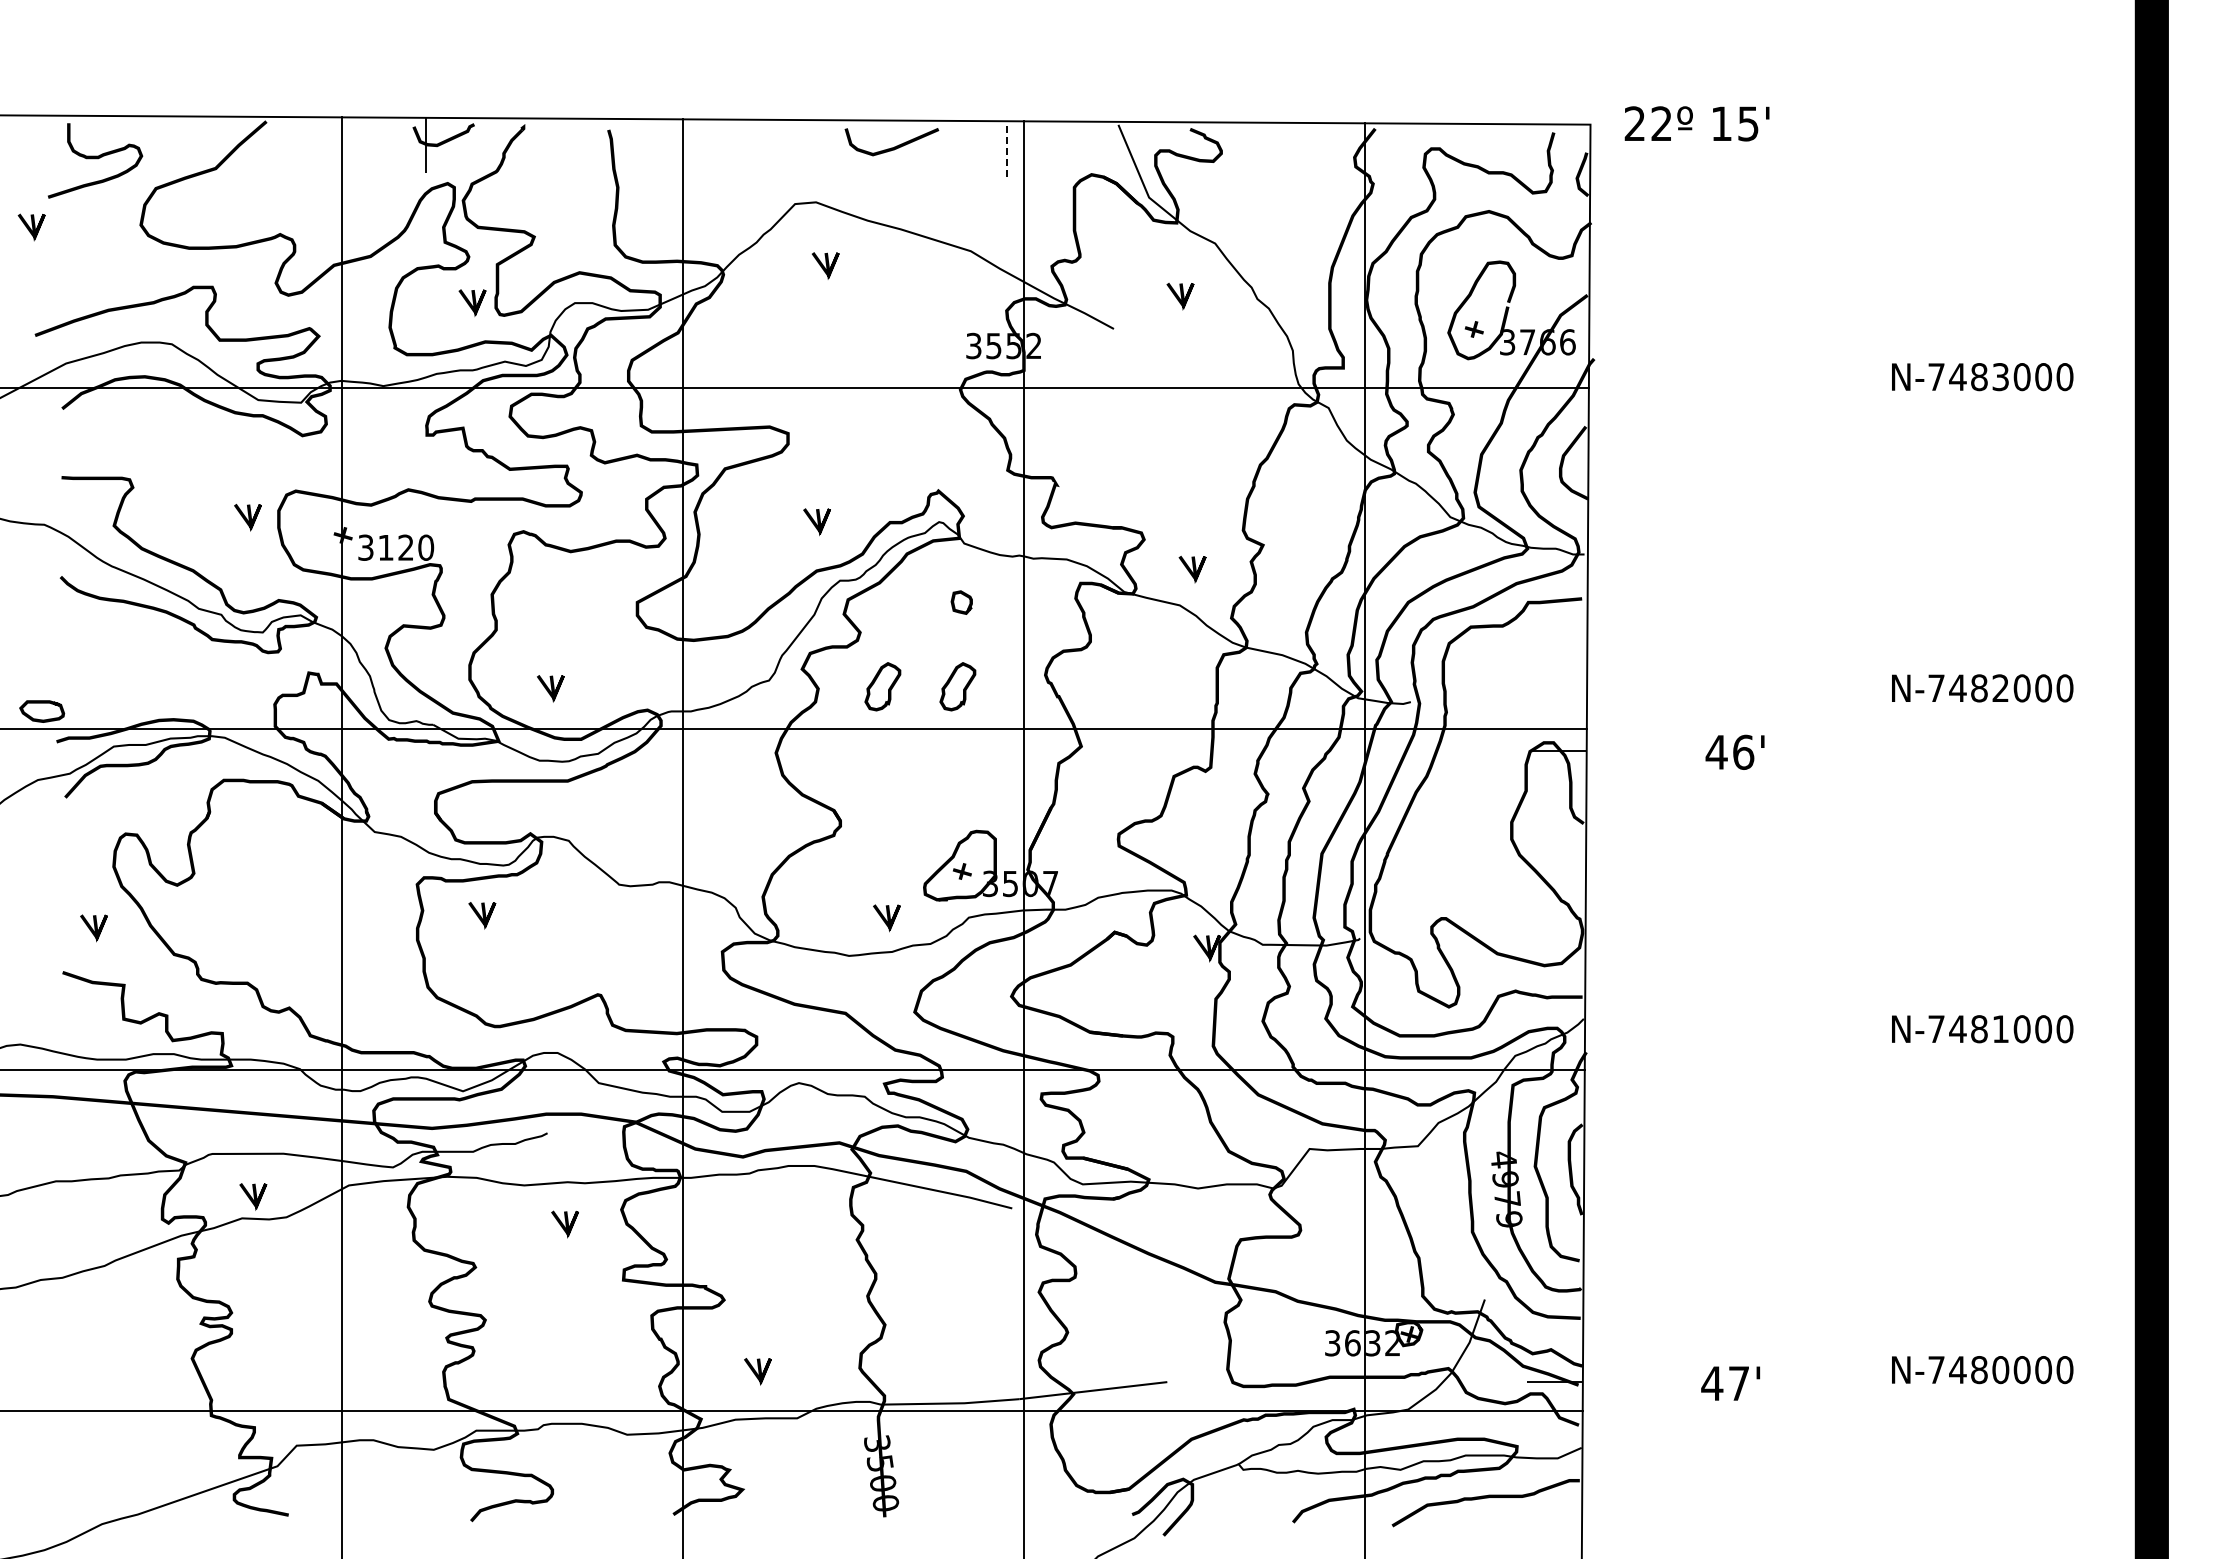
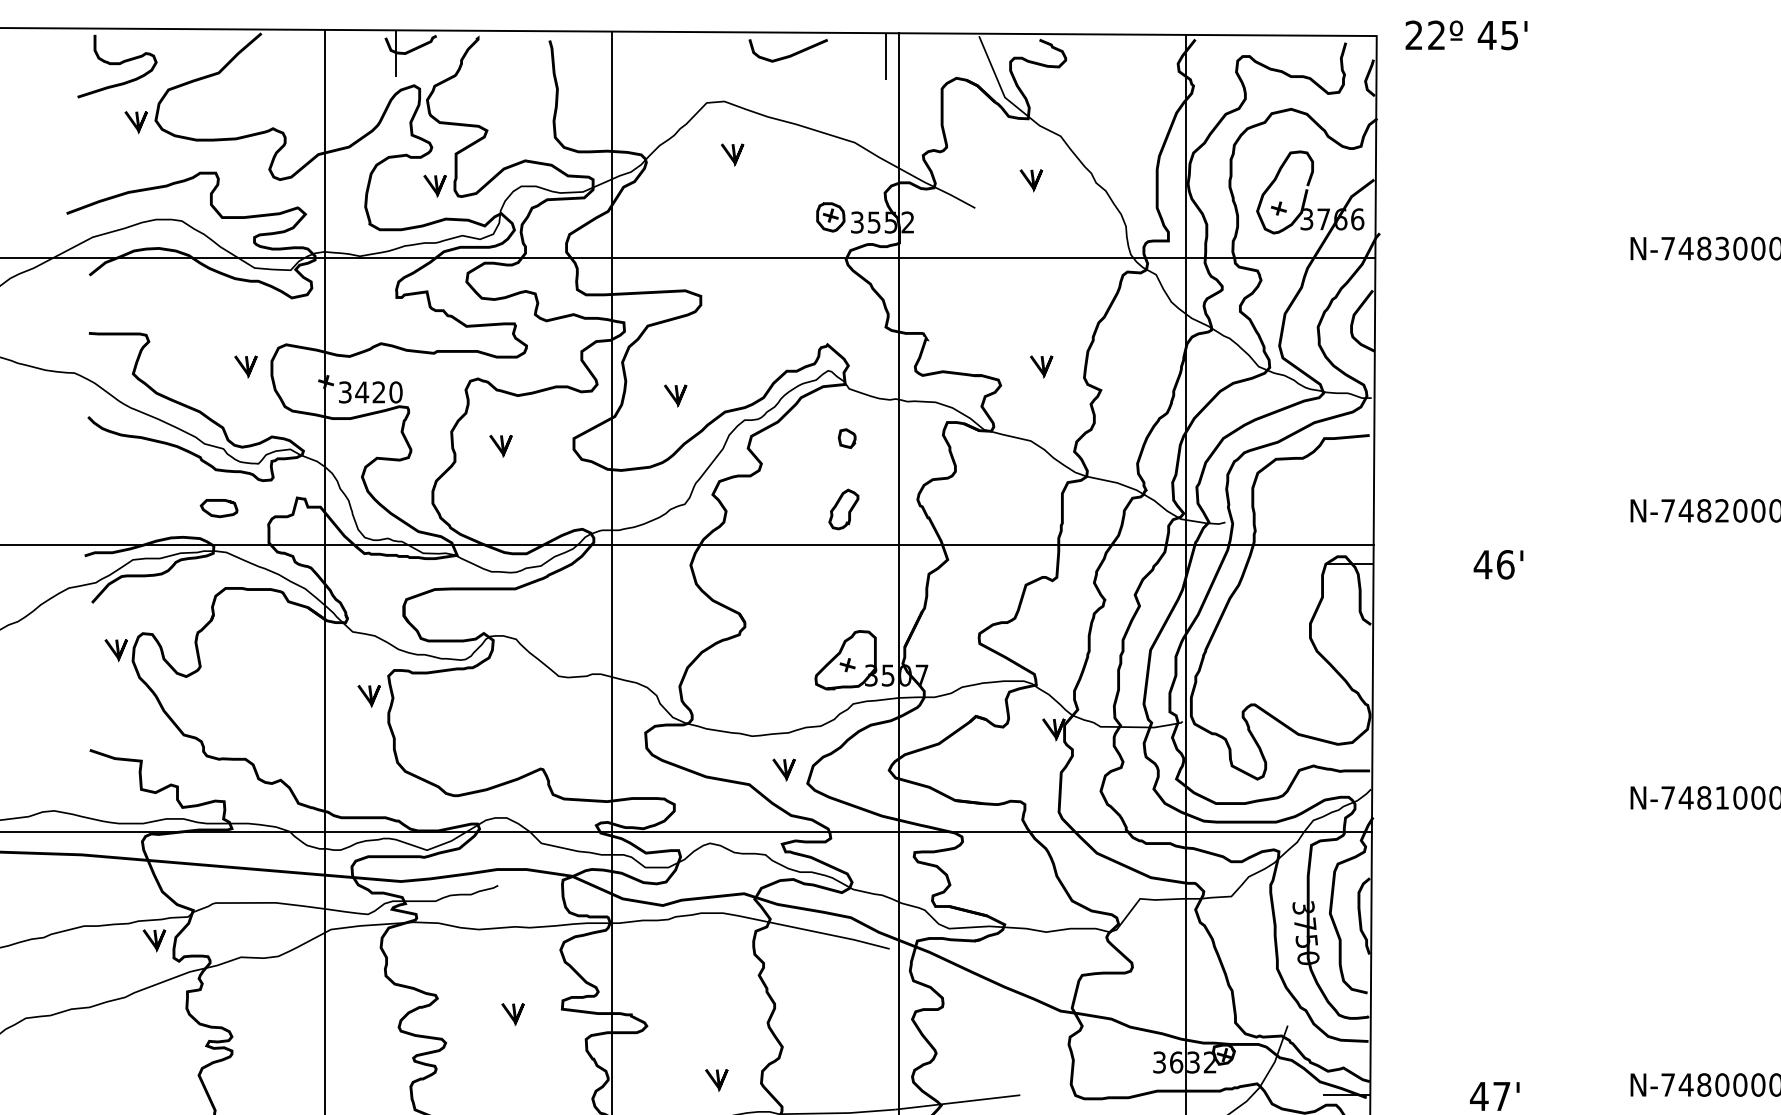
text: (1721, 123) -> (1487, 35), 15' -> 45'
line: (1007, 149) -> (885, 56), dashed -> solid
line: (30, 227) -> (135, 122), moved
part: (942, 339) -> (830, 217), added
line: (815, 522) -> (674, 396), moved
text: (385, 547) -> (361, 392), 3120 -> 3420
line: (1191, 569) -> (1040, 366), moved
line: (549, 688) -> (499, 446), moved
curve: (888, 688) -> (785, 510), removed
curve: (42, 703) -> (219, 501), moved
line: (482, 915) -> (369, 696), moved
line: (885, 918) -> (782, 770), moved
line: (92, 928) -> (114, 650), moved
text: (1506, 1189) -> (1305, 932), 4979 -> 3750
line: (253, 1196) -> (154, 940), moved
line: (563, 1224) -> (511, 1014), moved
line: (756, 1371) -> (715, 1080), moved

